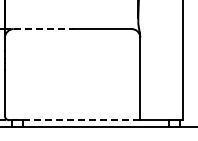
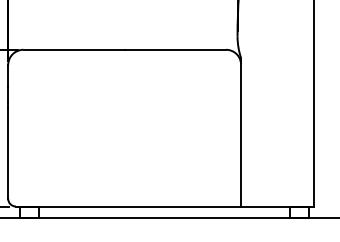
line: (43, 29) -> (74, 50), dashed -> solid
line: (75, 120) -> (129, 206), dashed -> solid

